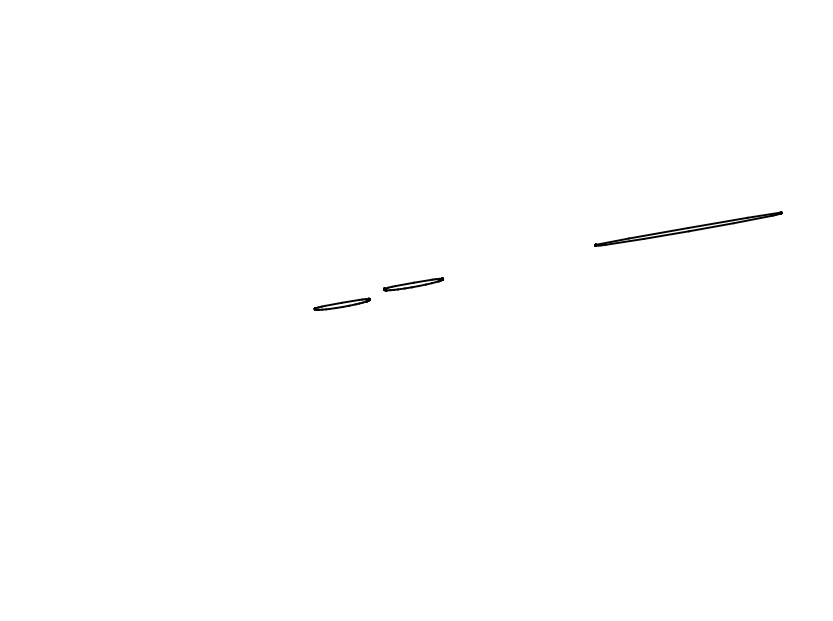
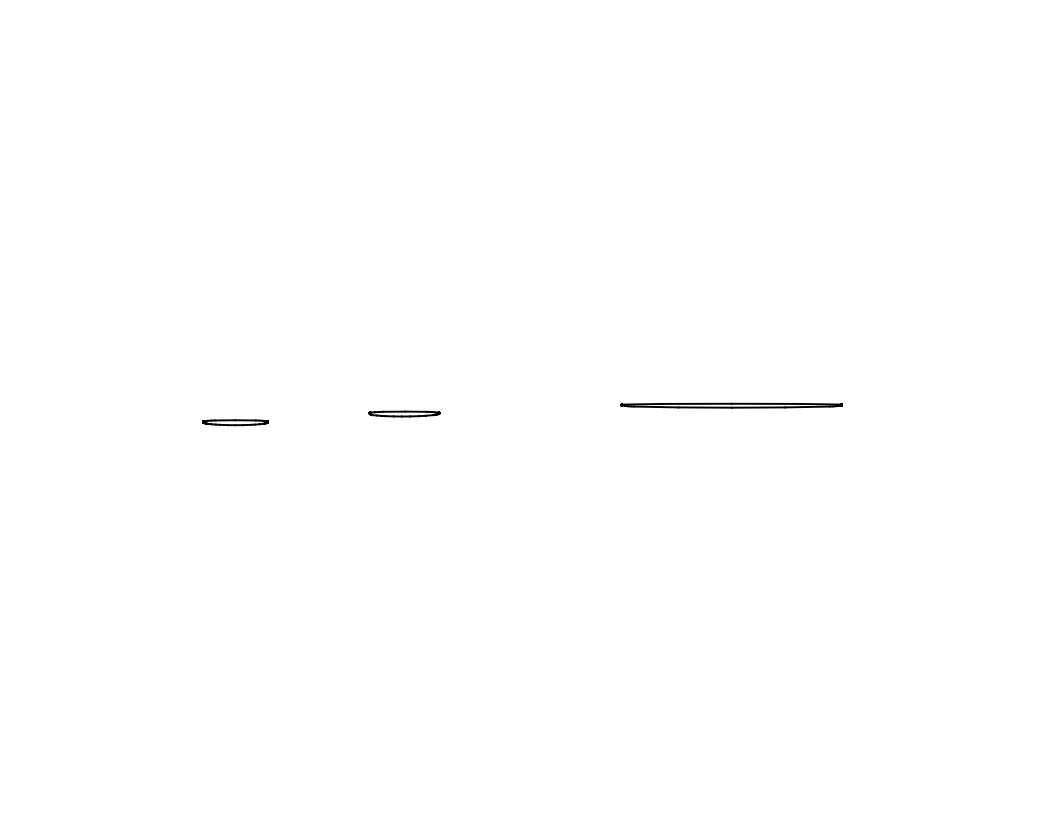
part: (342, 304) -> (235, 422), moved

